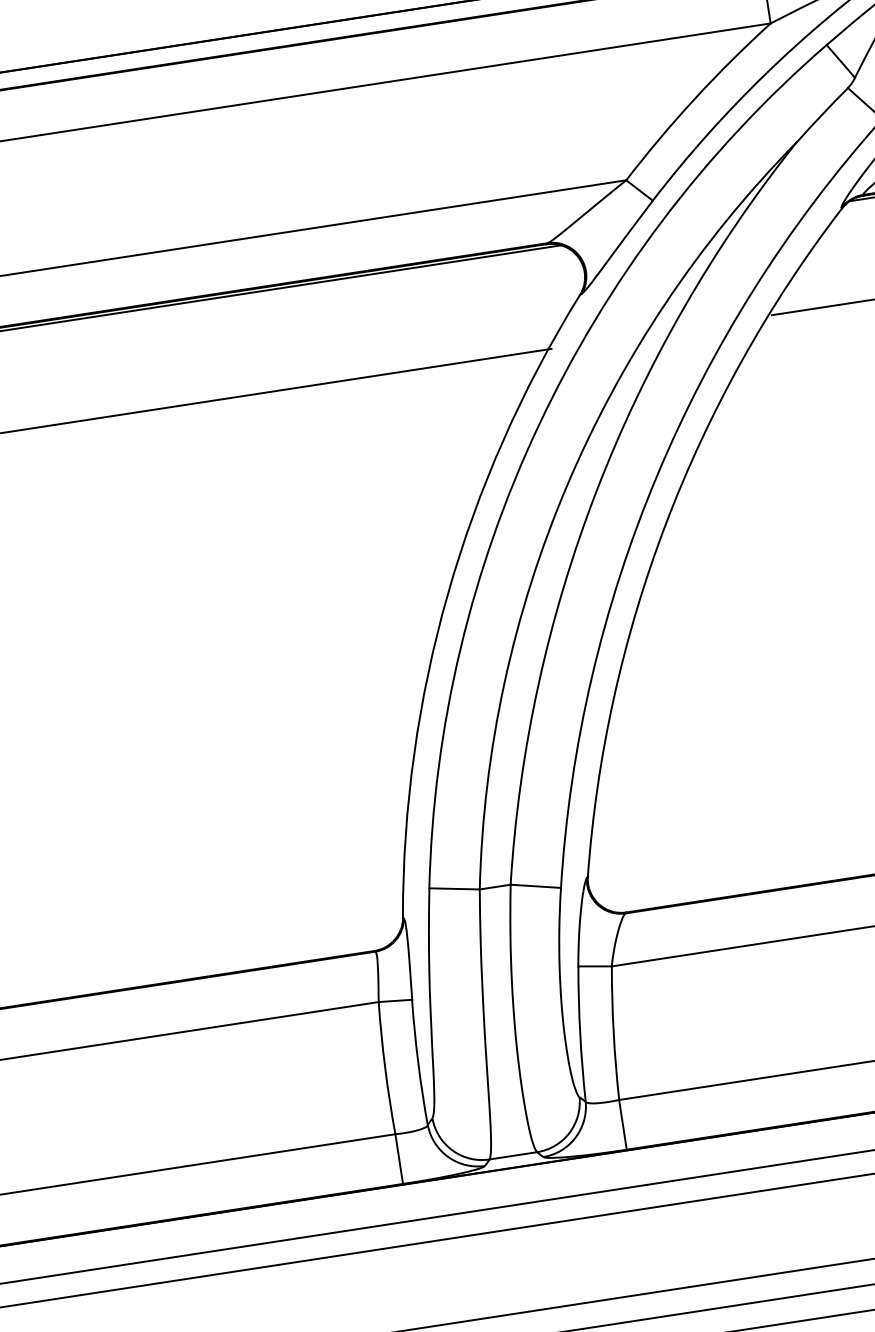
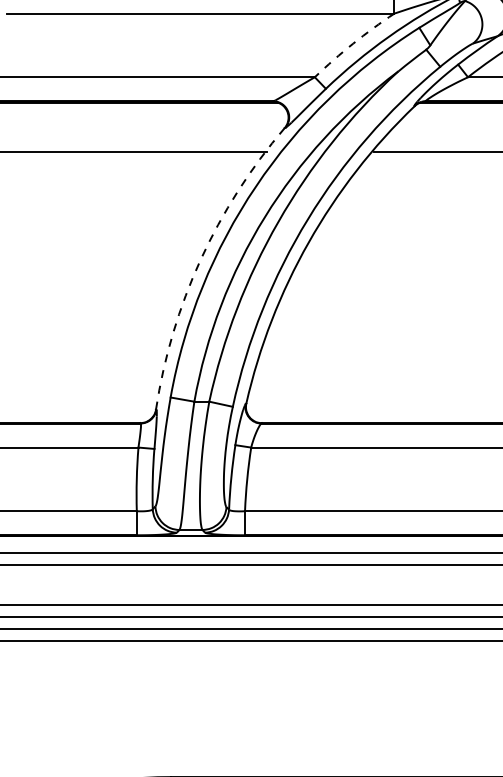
arc: (695, 98) -> (353, 43), solid -> dashed
arc: (447, 593) -> (200, 259), solid -> dashed

